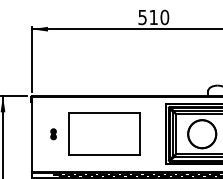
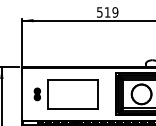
text: (164, 17) -> (115, 12), 510 -> 519
part: (53, 134) -> (37, 94), size x1.67

